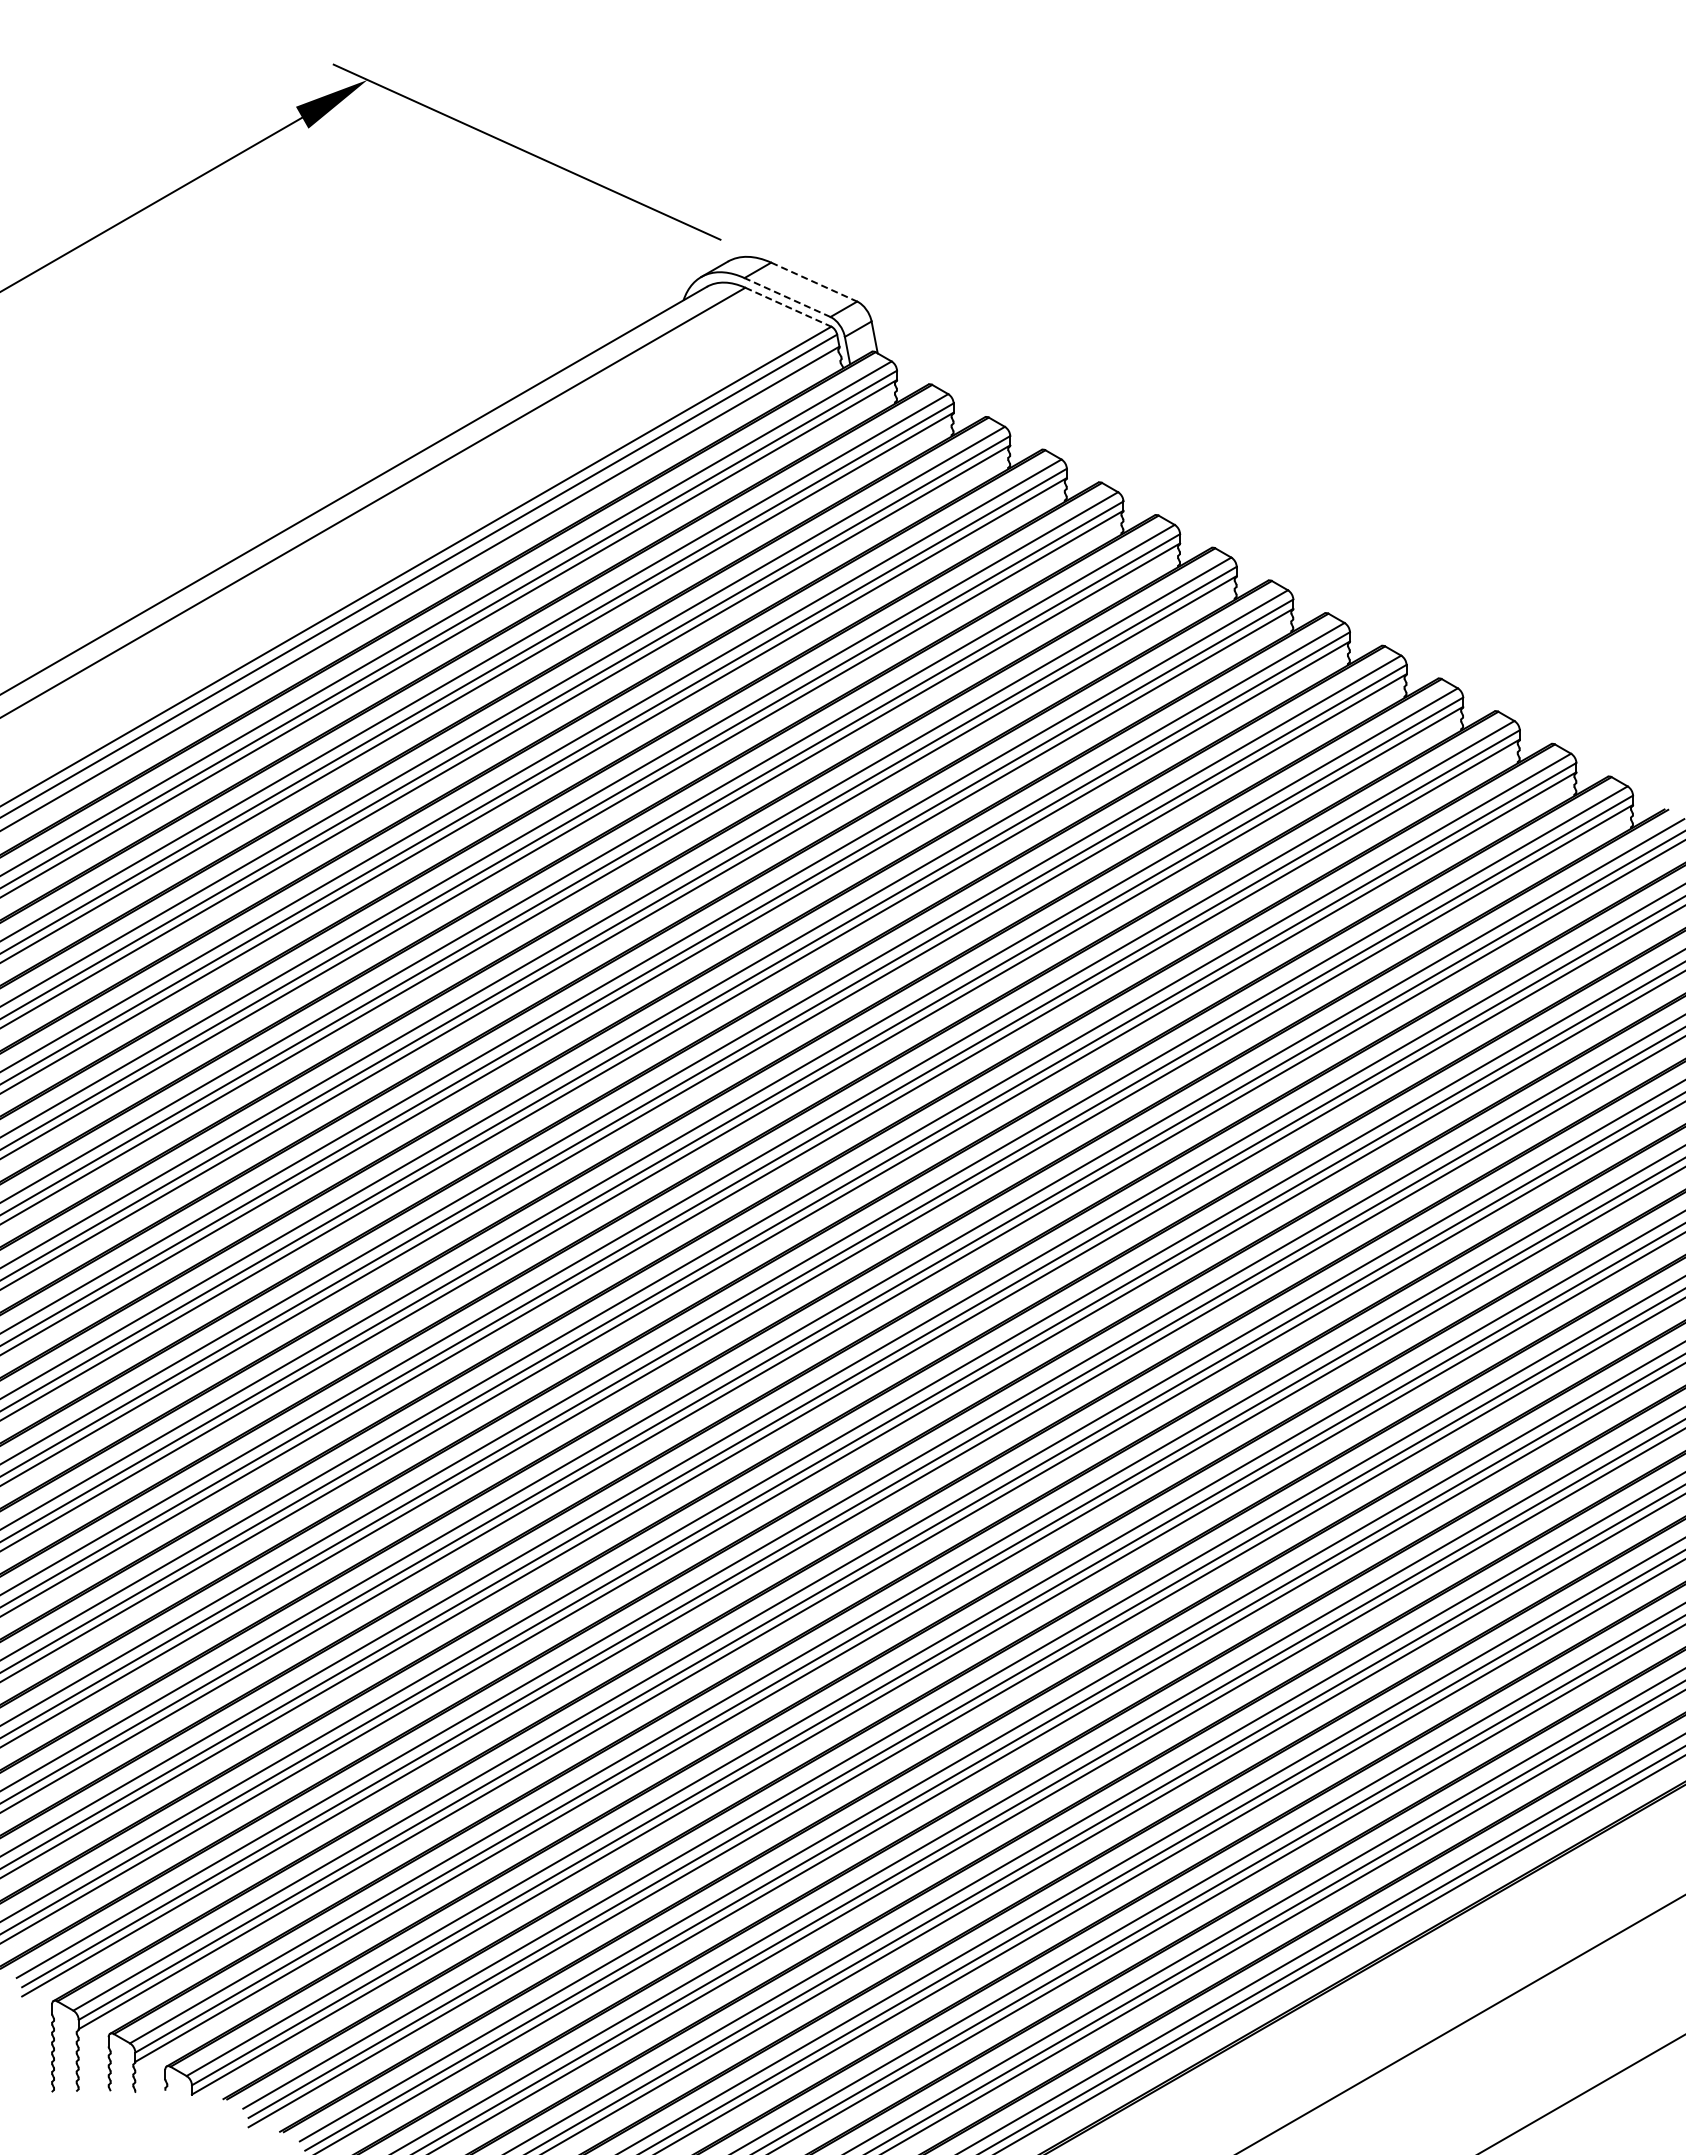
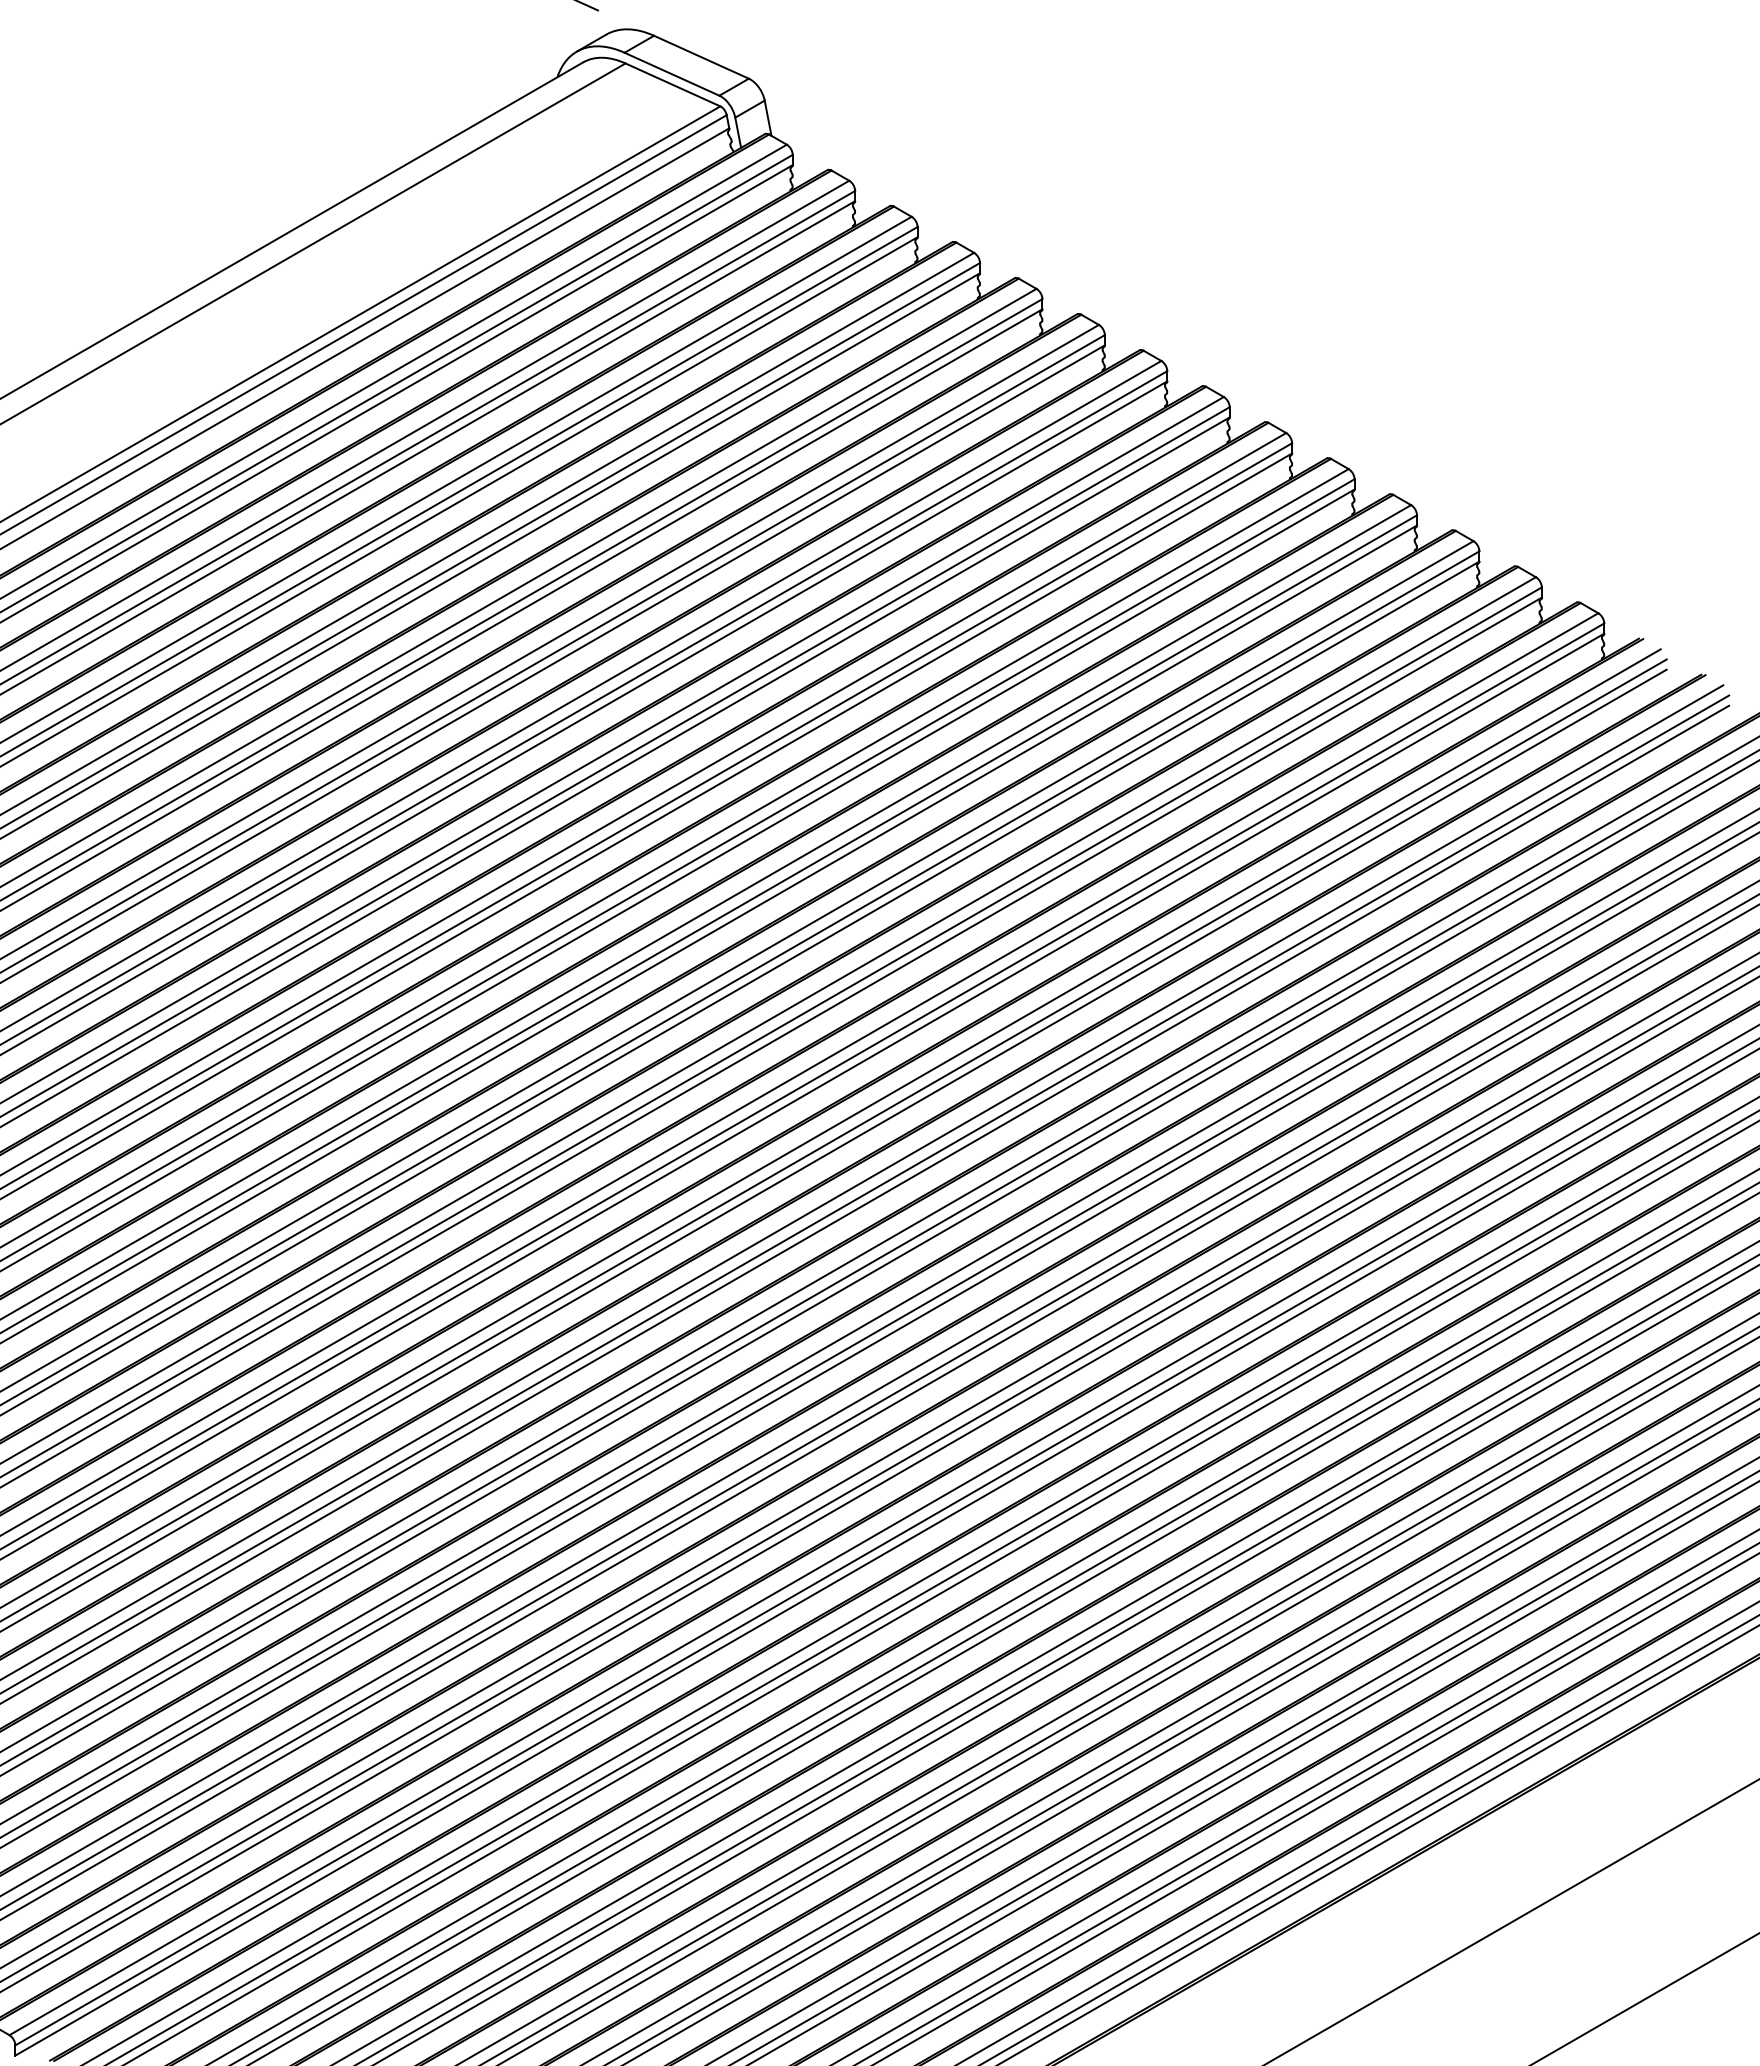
line: (814, 282) -> (701, 57), dashed -> solid
line: (787, 297) -> (671, 74), dashed -> solid
line: (788, 307) -> (673, 85), dashed -> solid

